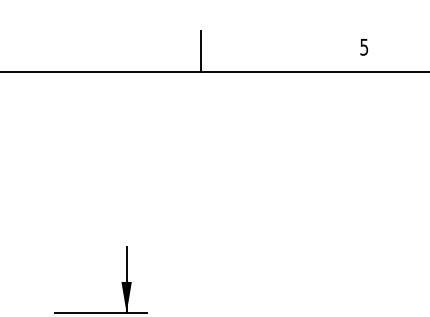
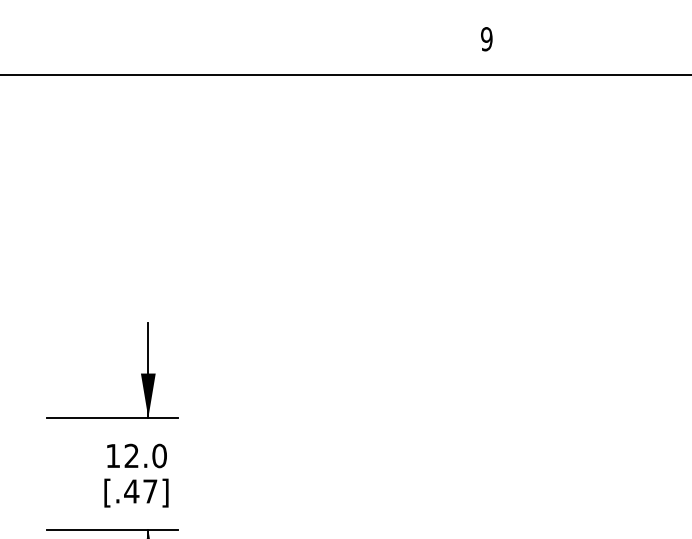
text: (364, 47) -> (486, 39), 5 -> 9
line: (200, 50) -> (253, 44), removed

